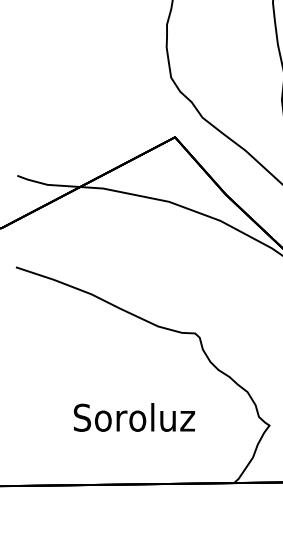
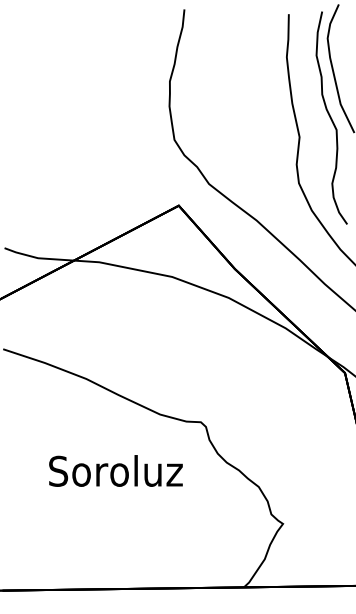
text: (134, 417) -> (115, 470), moved

